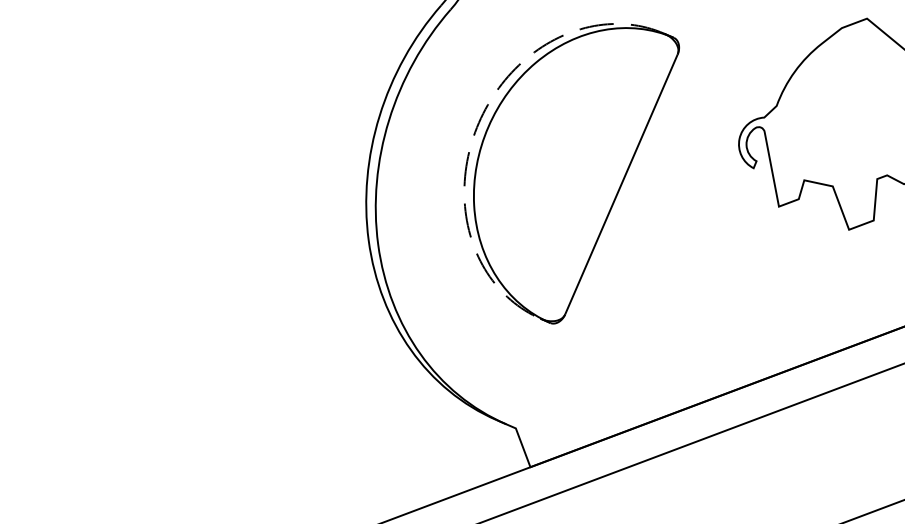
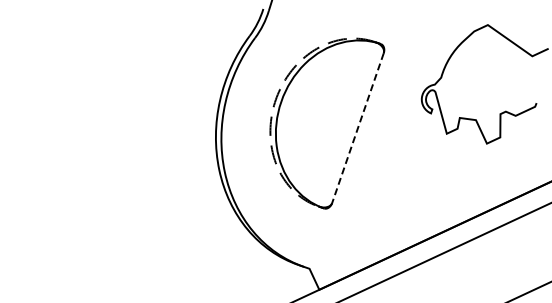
line: (620, 185) -> (357, 128), solid -> dashed

